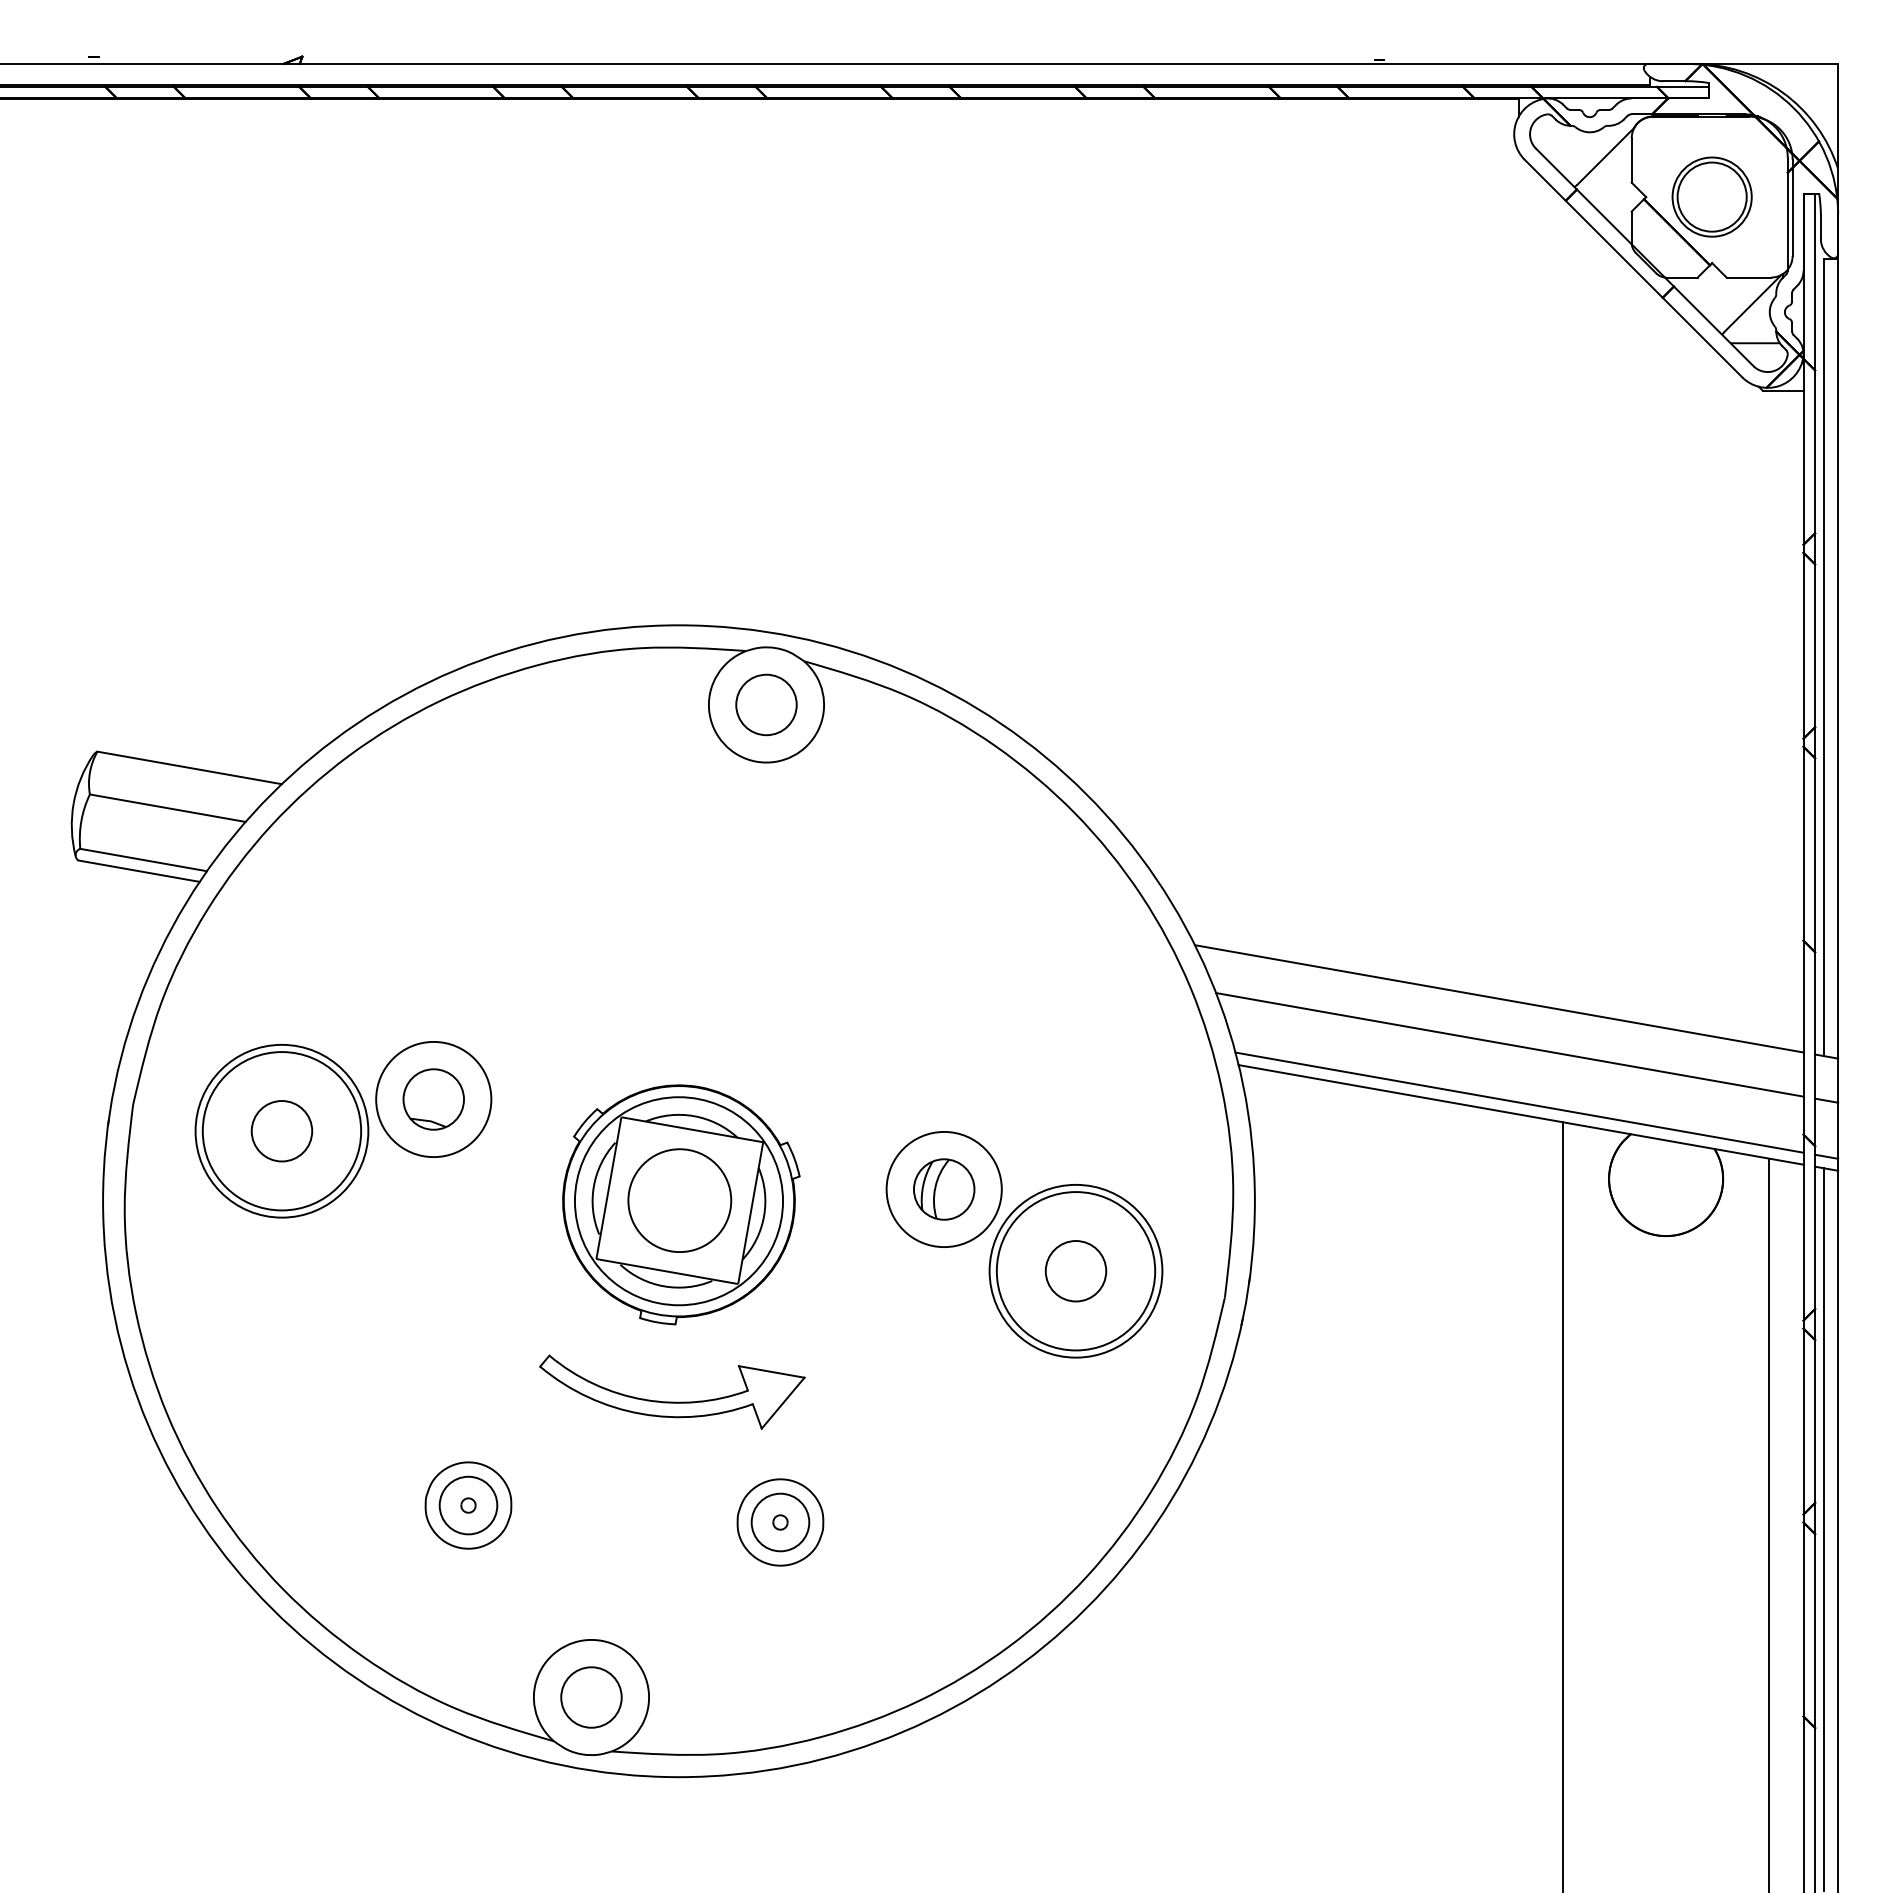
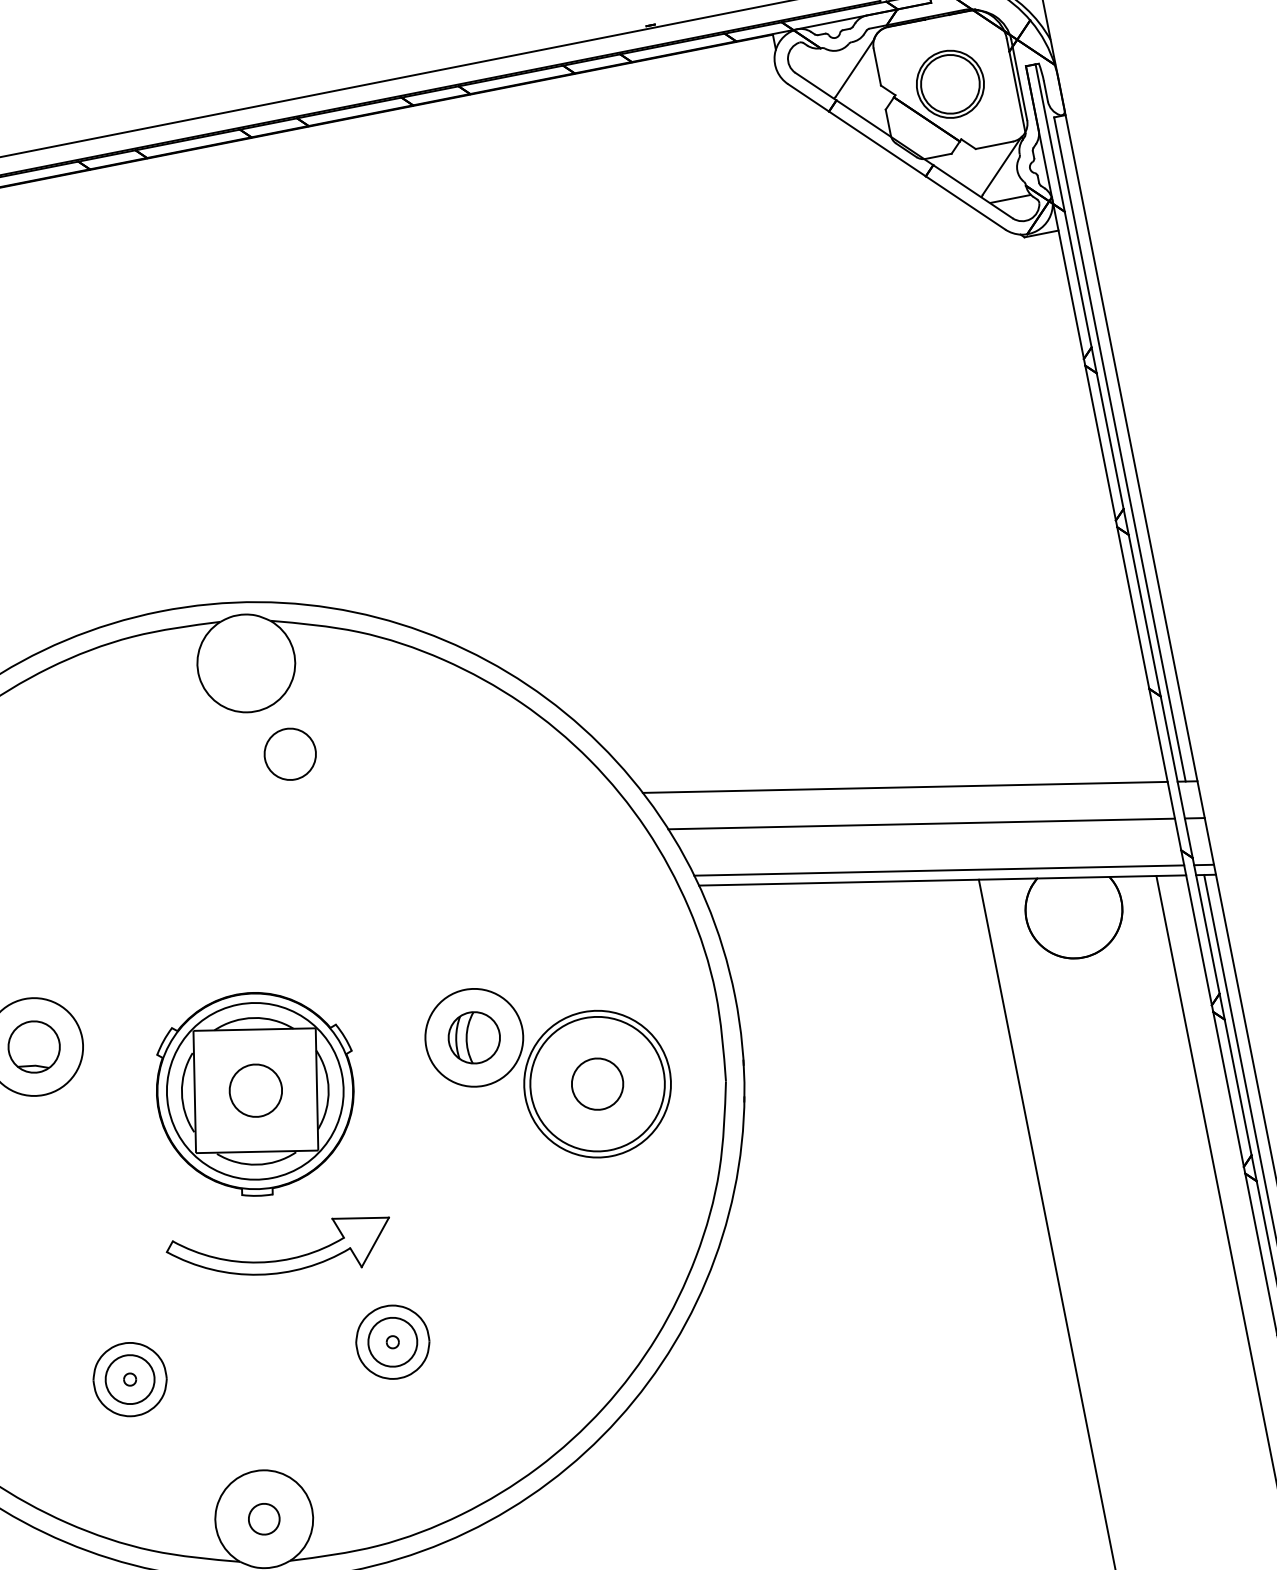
circle: (766, 704) -> (290, 753), moved
circle: (679, 1200) -> (255, 1090), size x0.6
circle: (591, 1697) -> (264, 1519), size x0.6

